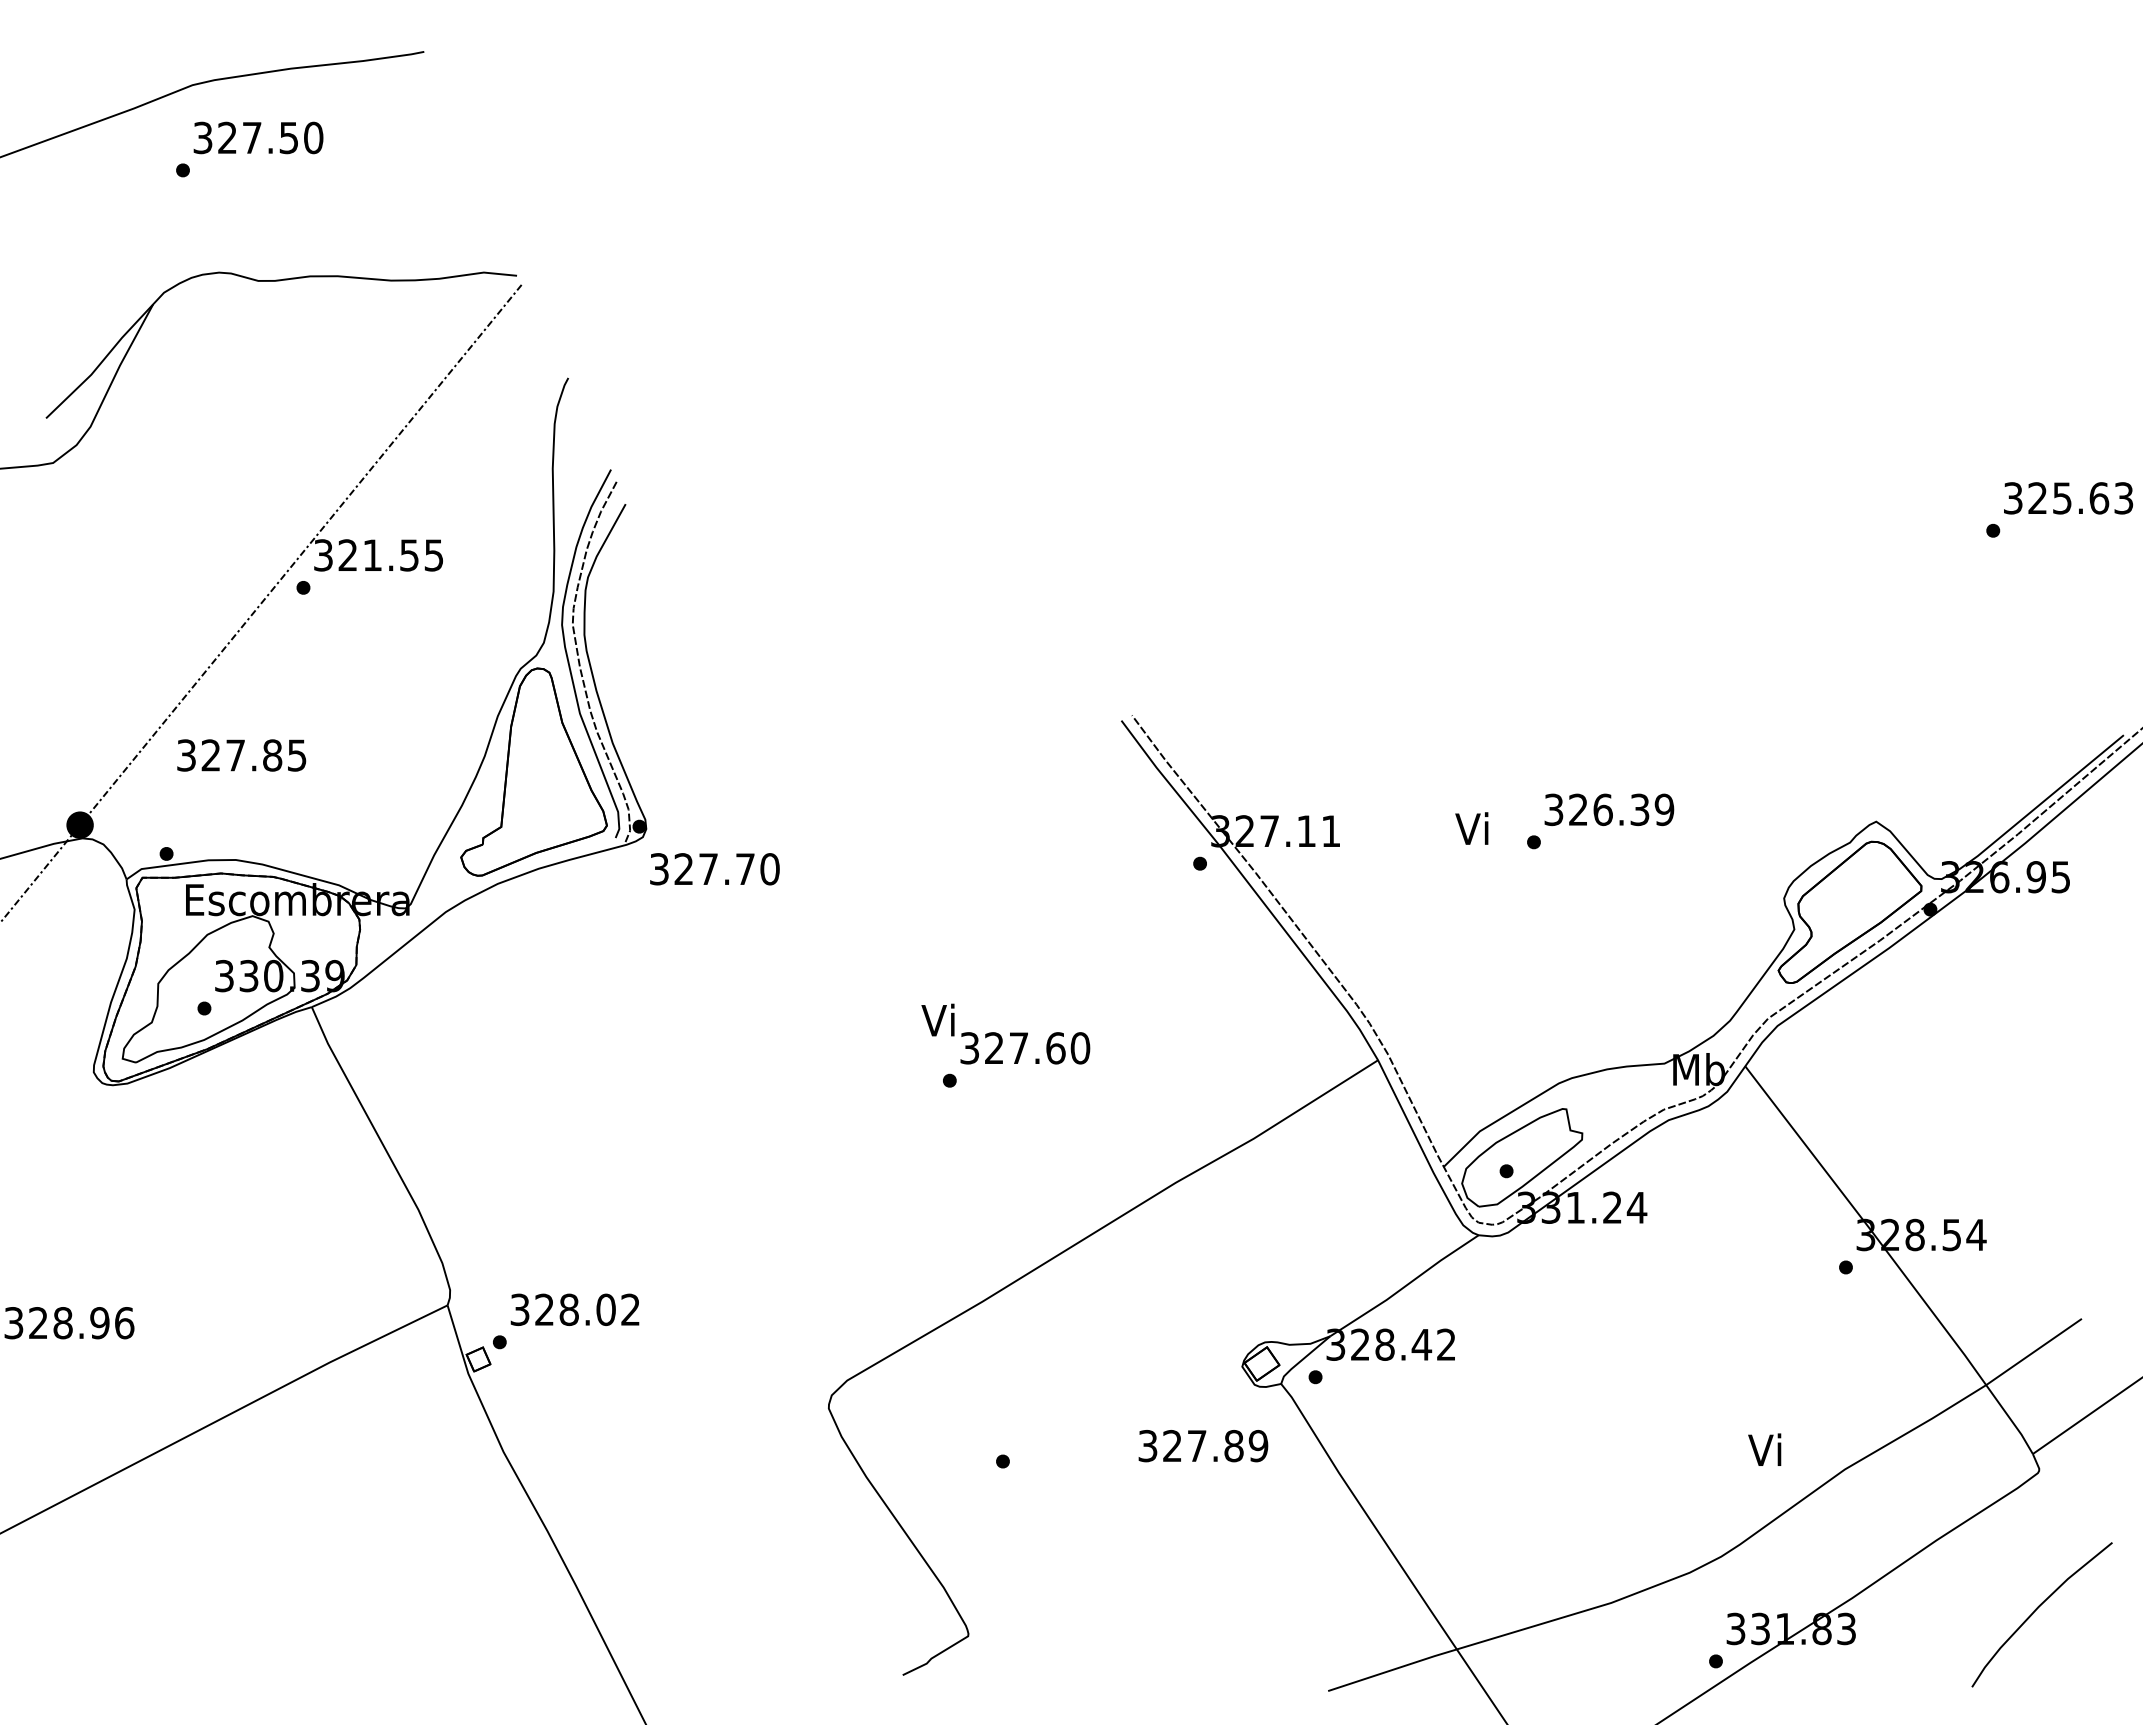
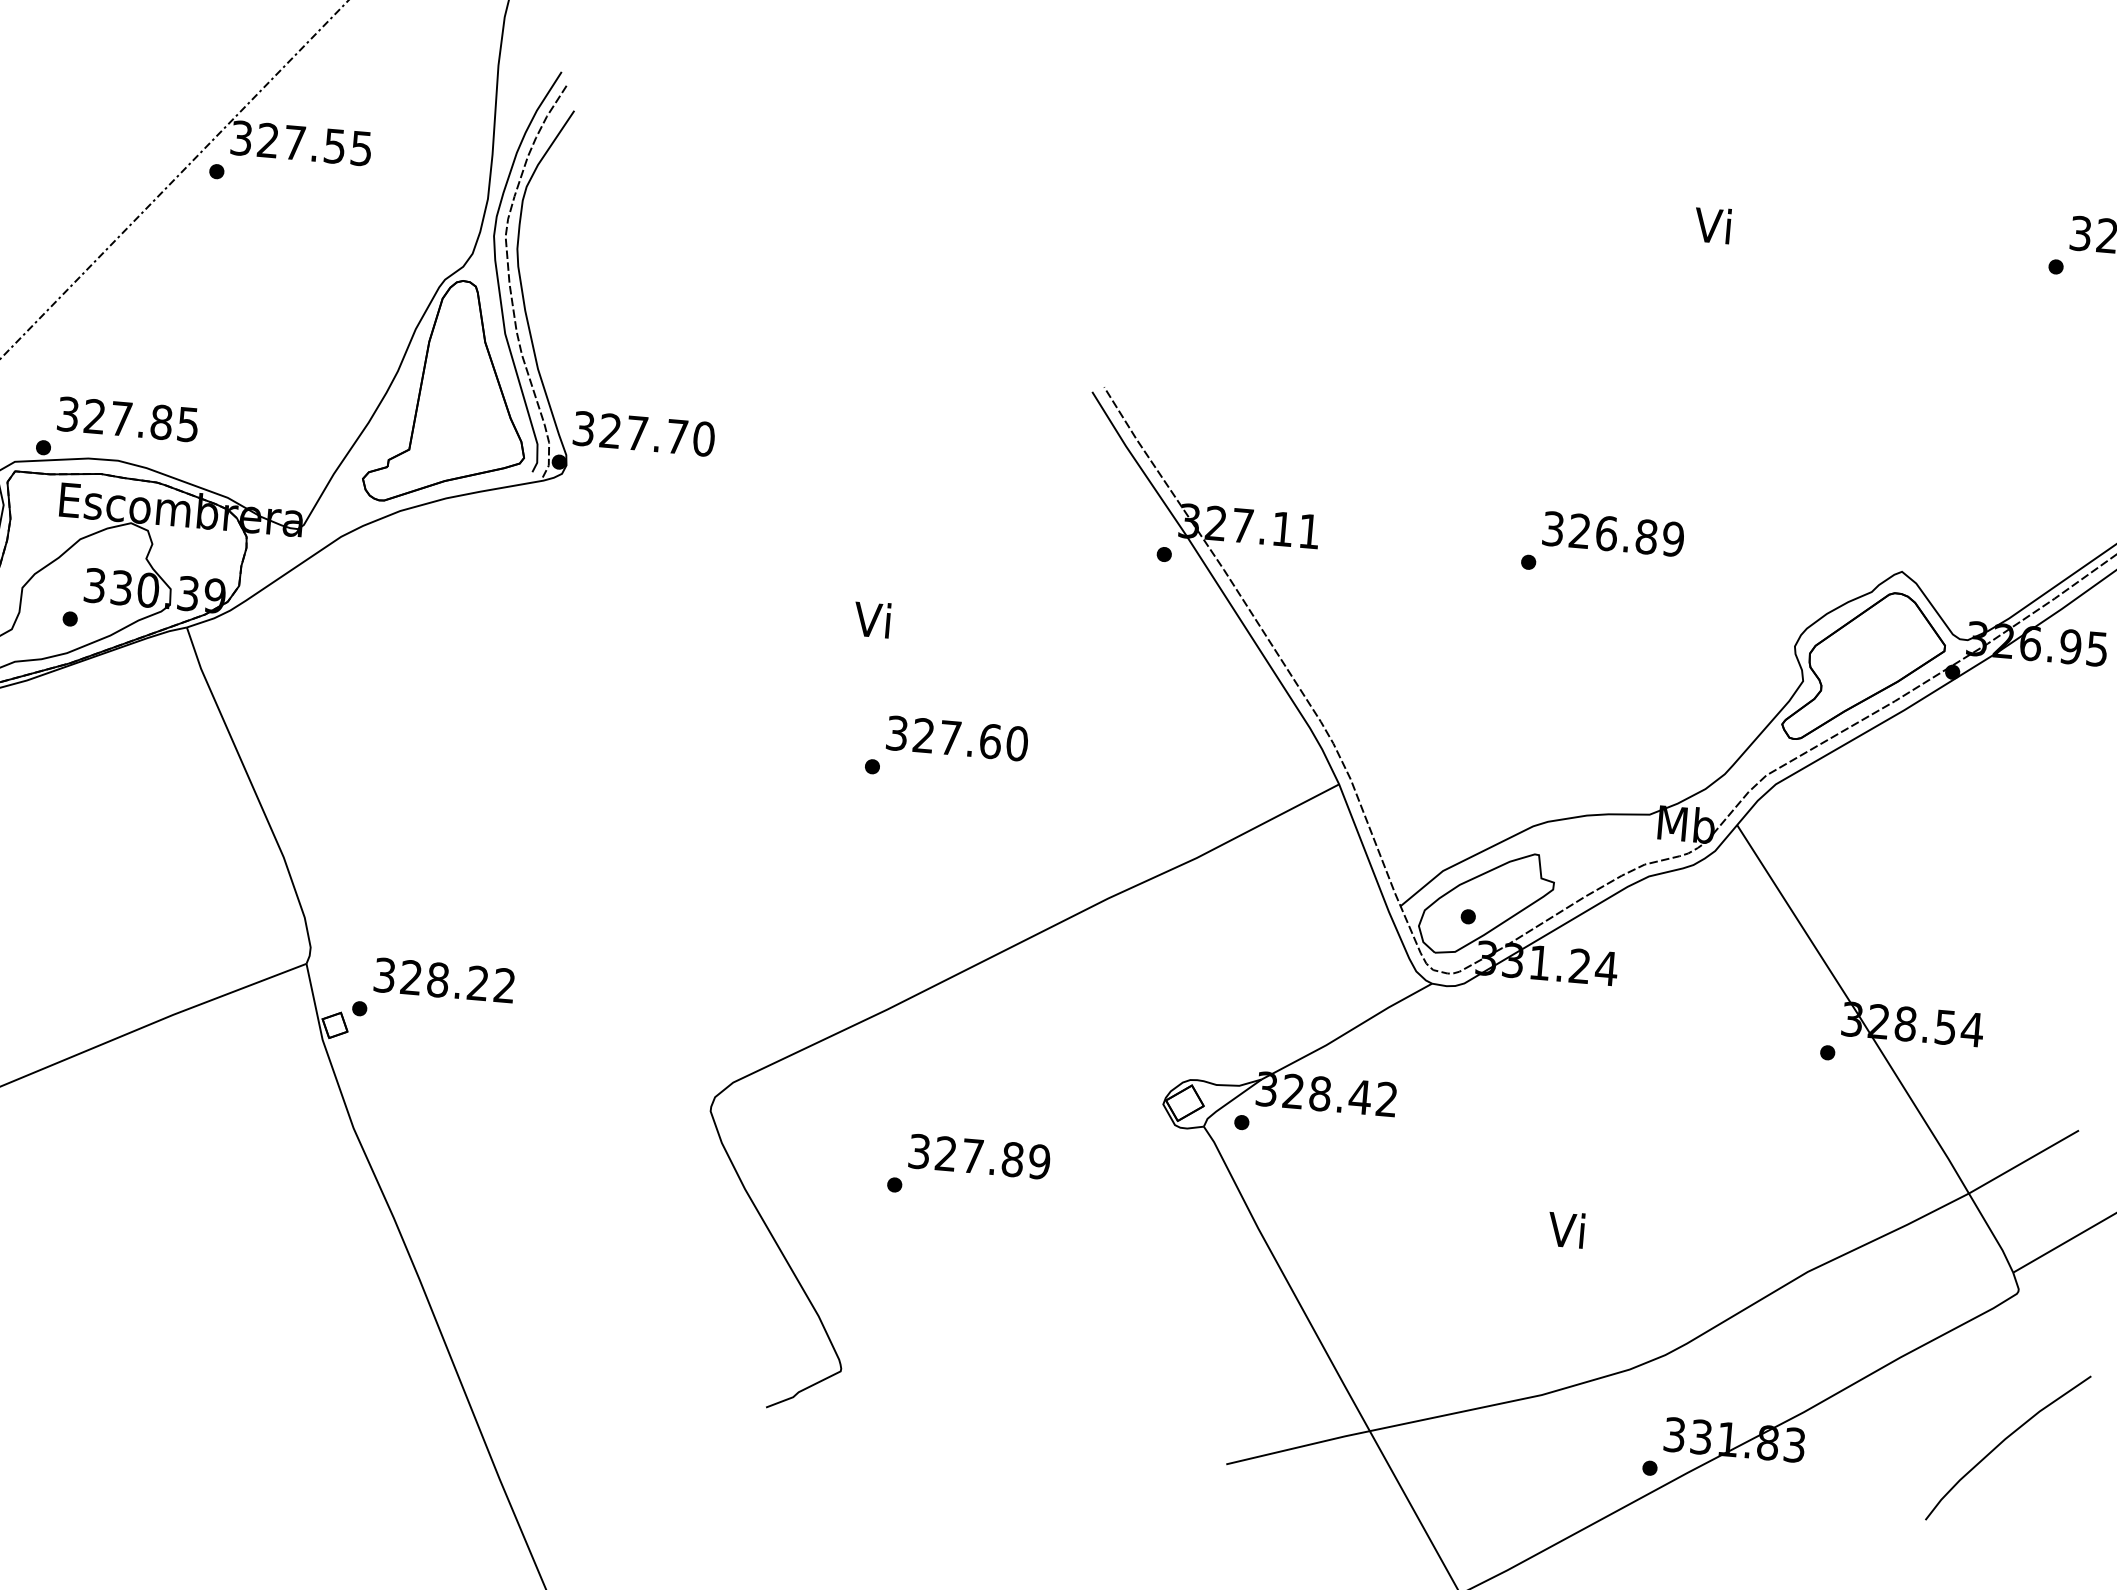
text: (372, 554) -> (294, 141), 321.55 -> 327.55
text: (241, 755) -> (127, 419), moved
text: (1639, 809) -> (1646, 536), 326.39 -> 326.89
text: (1471, 828) -> (1712, 225), moved
text: (714, 869) -> (643, 434), moved
text: (937, 1019) -> (871, 618), moved
text: (605, 1309) -> (477, 982), 328.02 -> 328.22
text: (1203, 1446) -> (979, 1157), moved
text: (1764, 1449) -> (1566, 1229), moved

